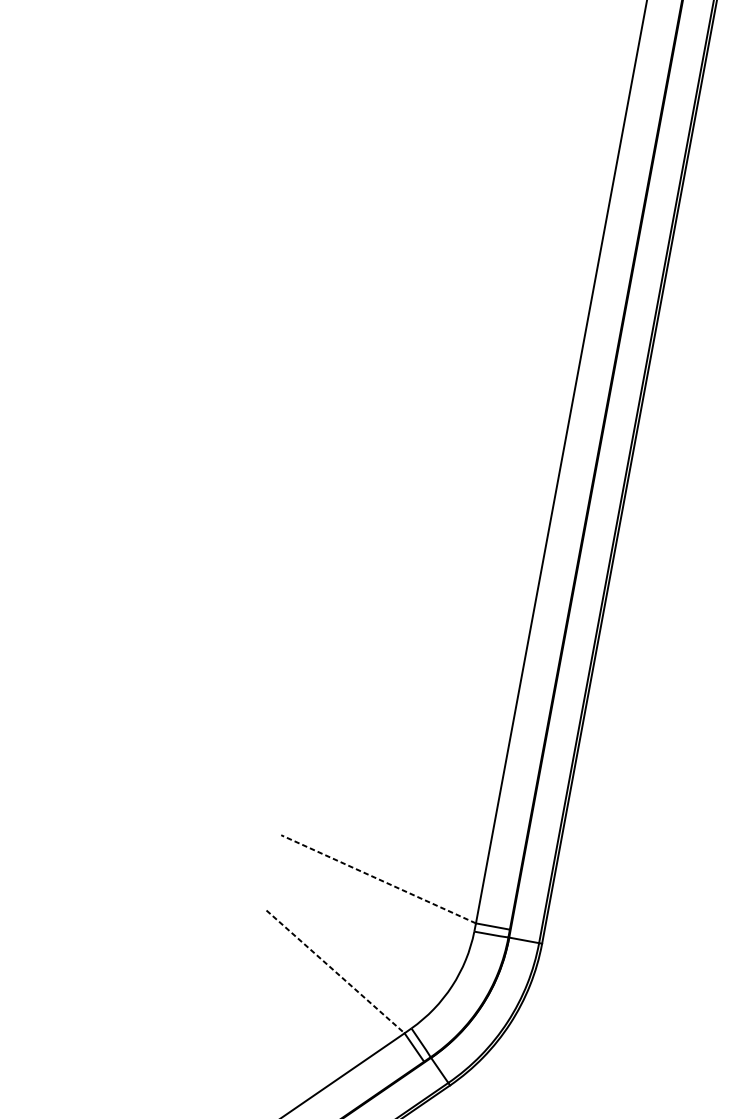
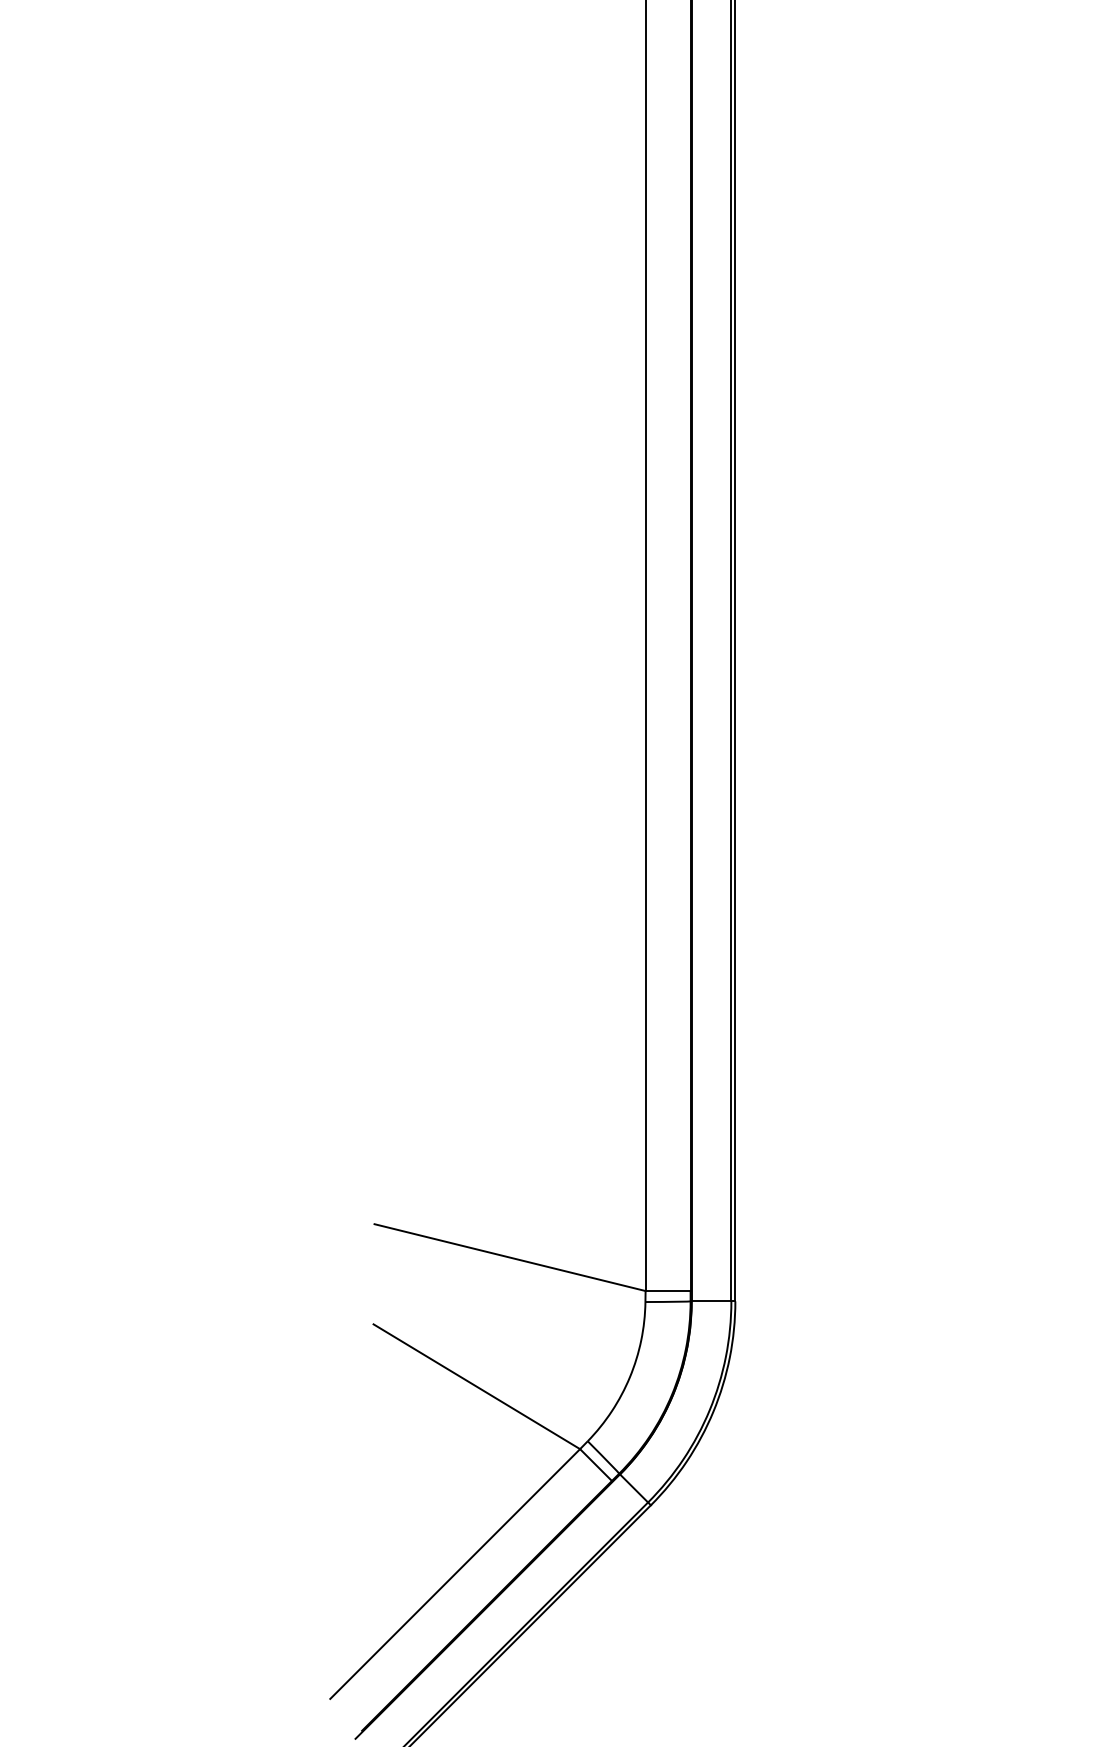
line: (378, 879) -> (510, 1257), dashed -> solid
line: (335, 971) -> (476, 1386), dashed -> solid

